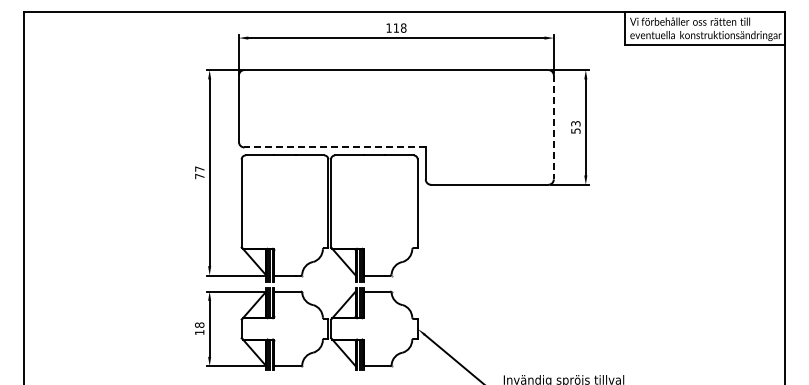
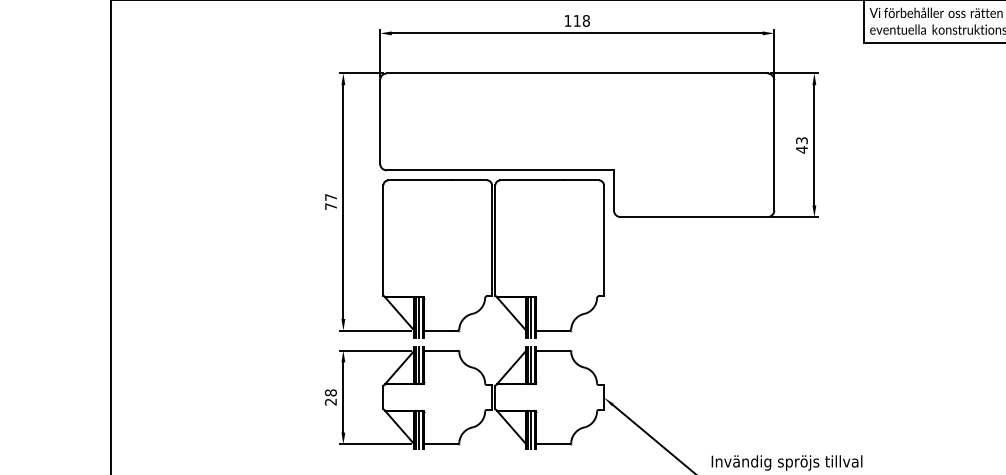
line: (553, 127) -> (773, 145), dashed -> solid
text: (575, 131) -> (801, 150), 53 -> 43
line: (335, 147) -> (500, 170), dashed -> solid
text: (199, 332) -> (330, 402), 18 -> 28

